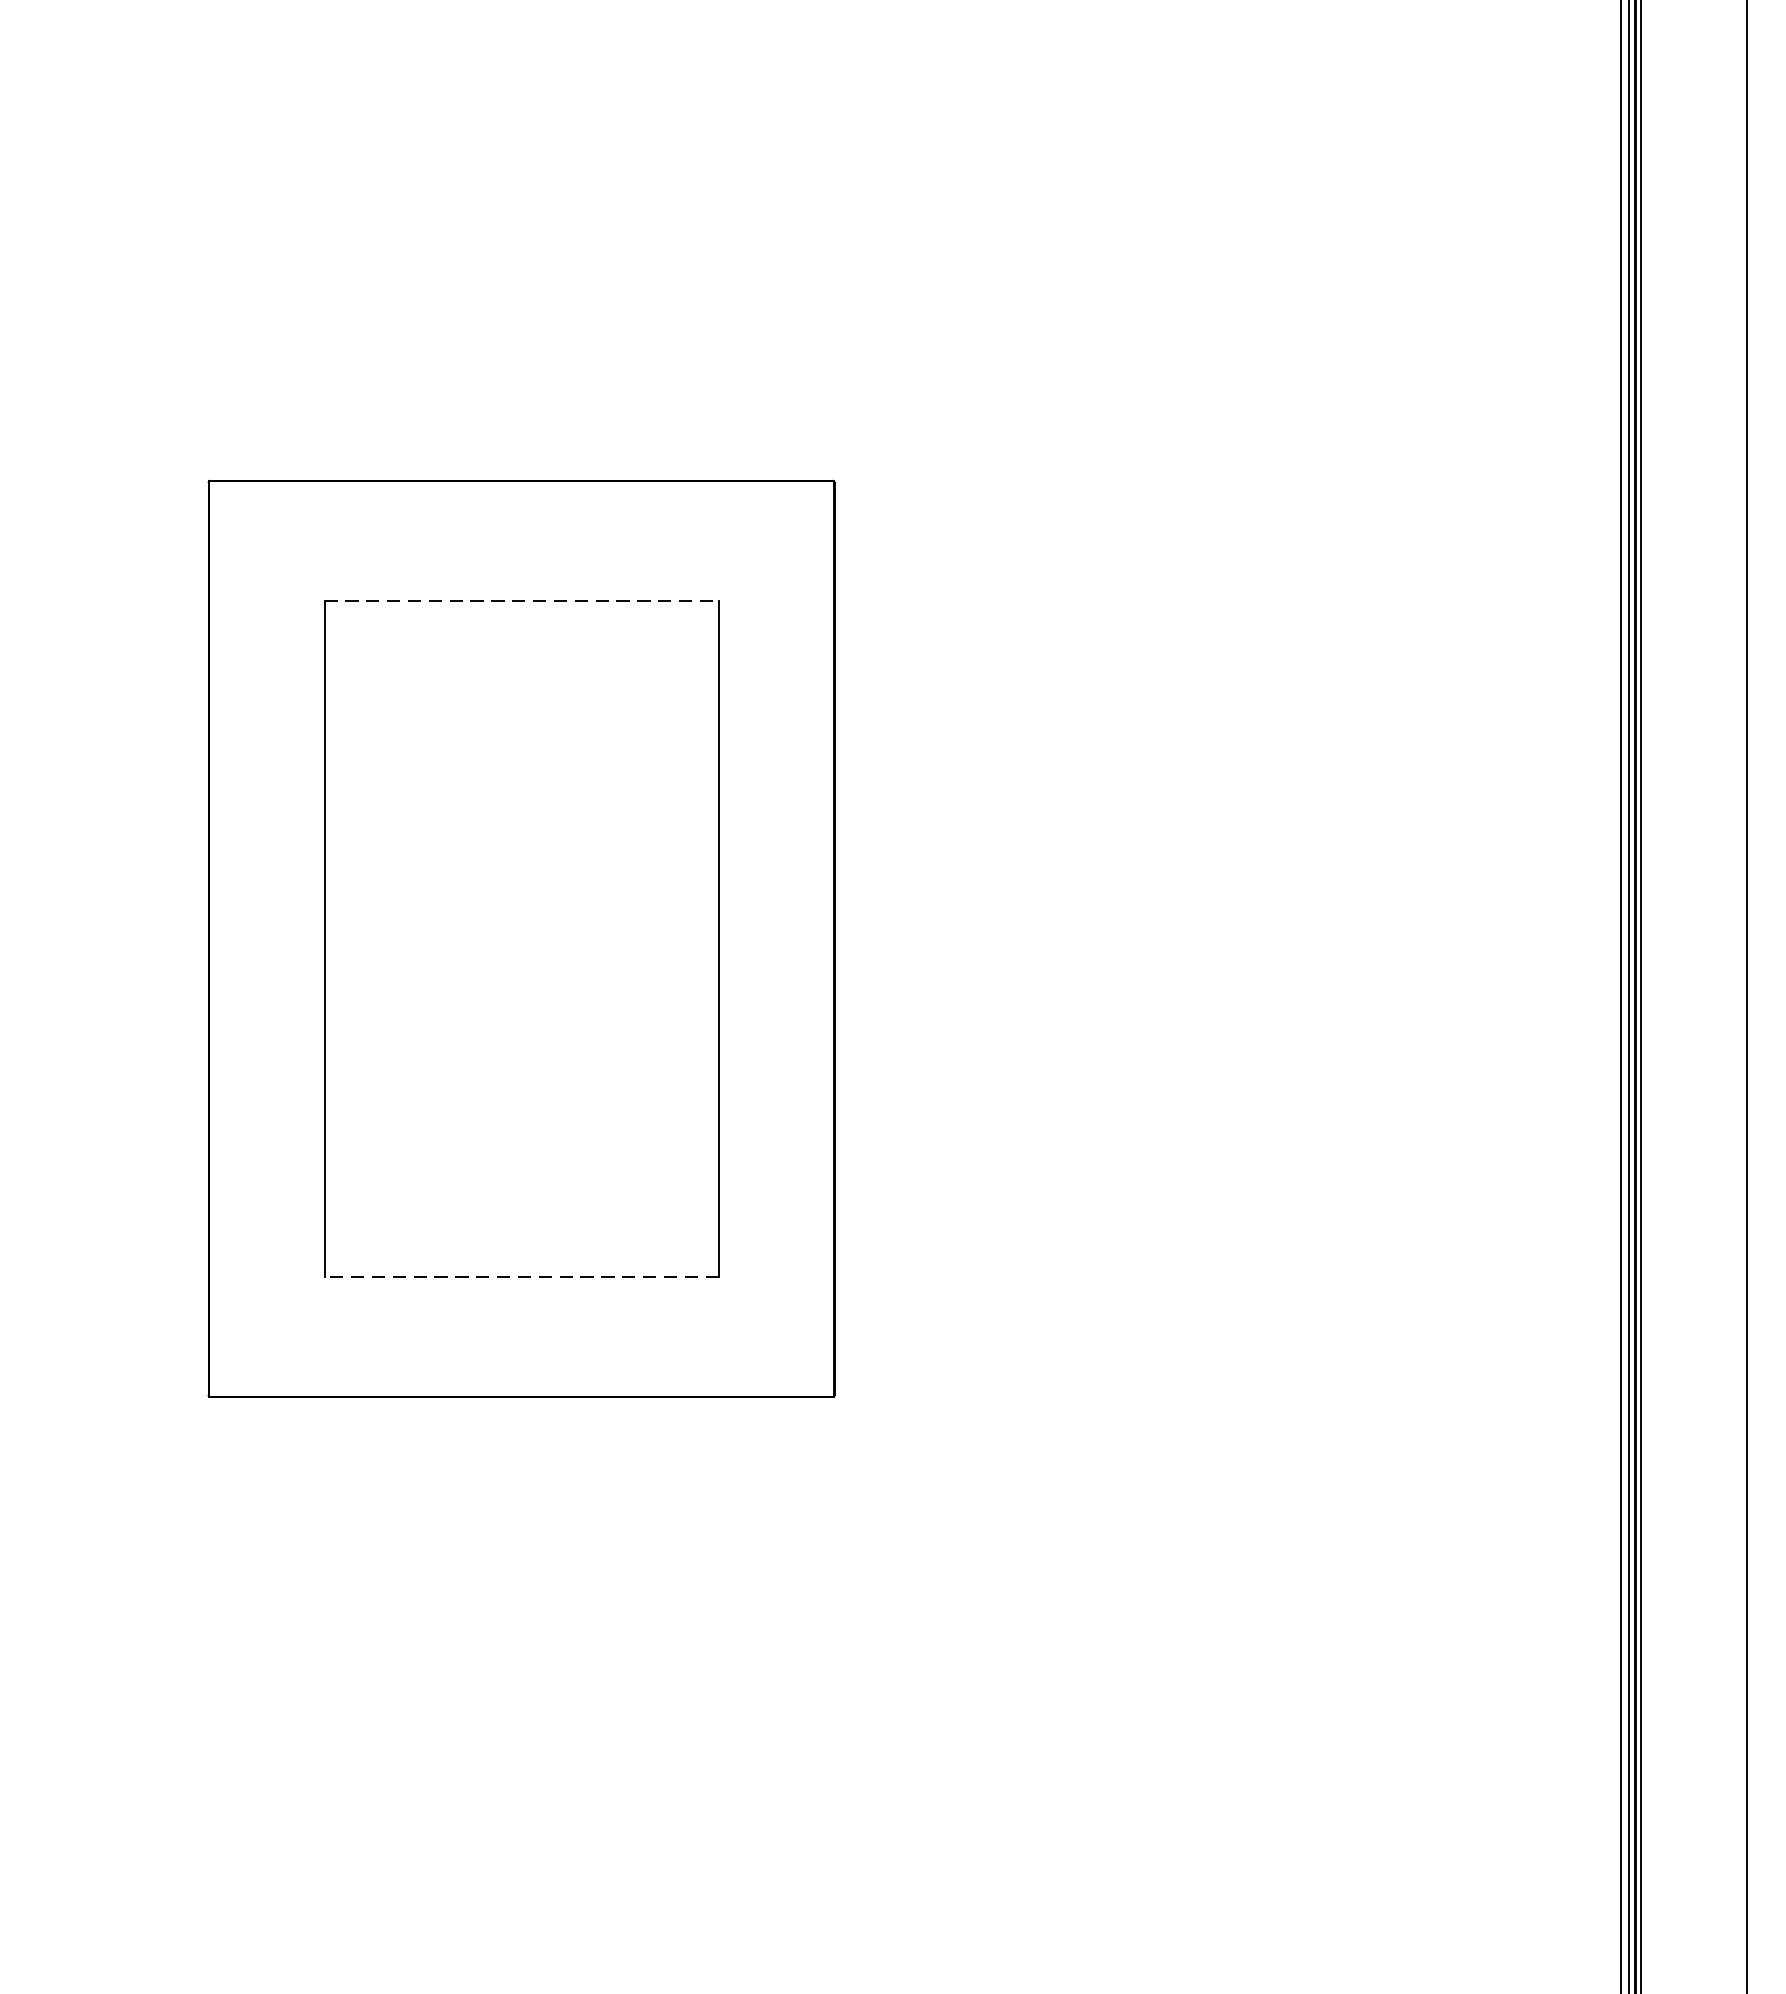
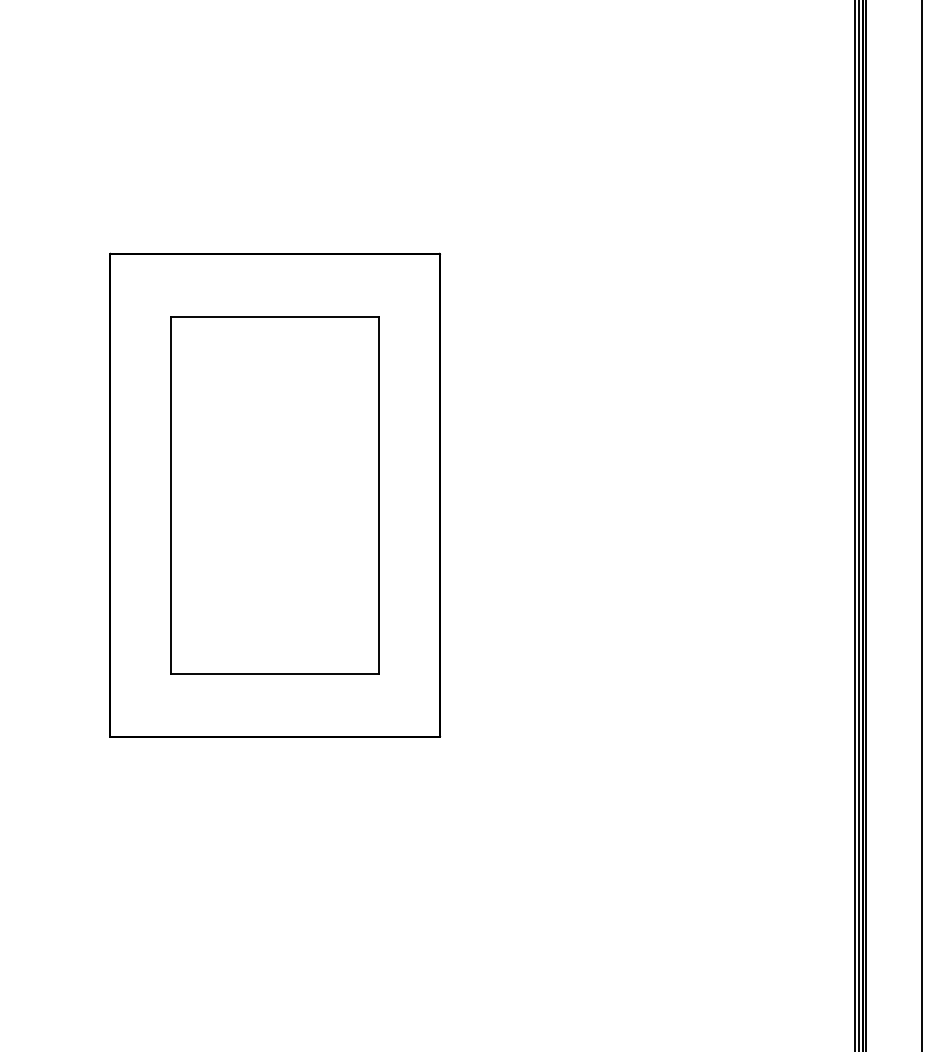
line: (522, 601) -> (275, 317), dashed -> solid
line: (522, 1276) -> (275, 673), dashed -> solid

